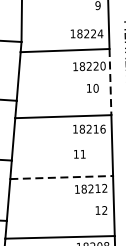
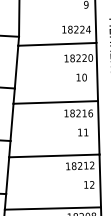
line: (110, 82) -> (97, 72), dashed -> solid
text: (80, 154) -> (83, 132), moved
line: (61, 177) -> (54, 155), dashed -> solid

